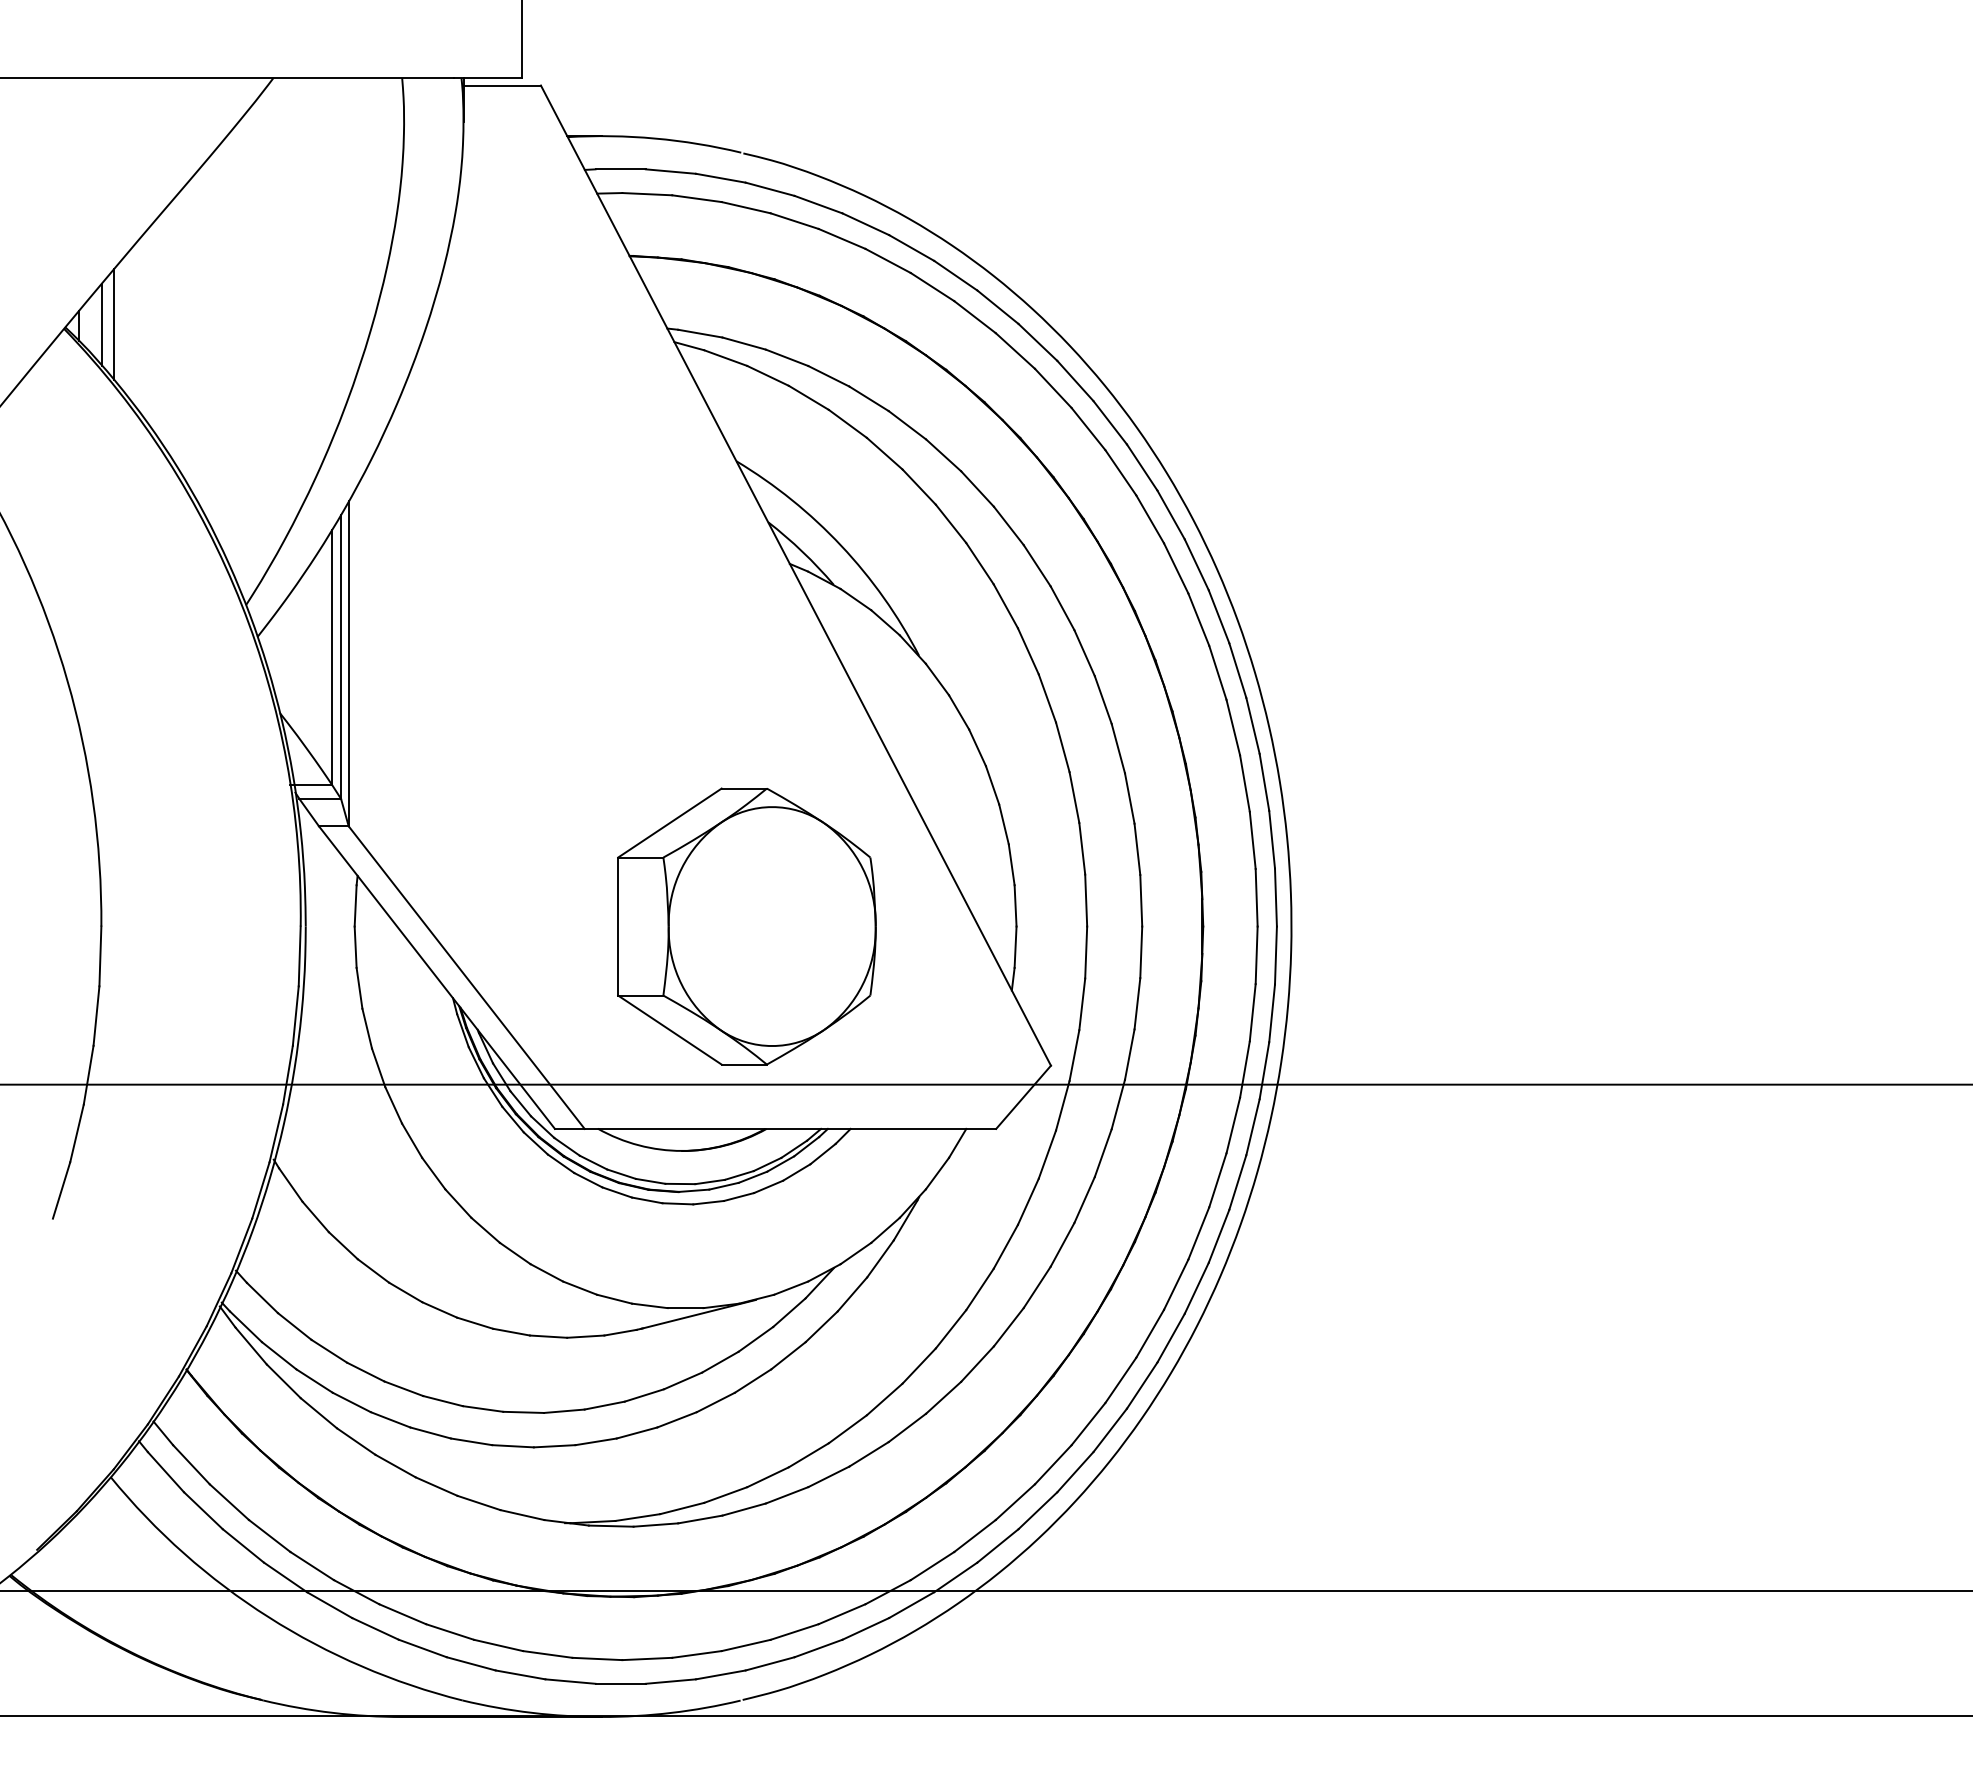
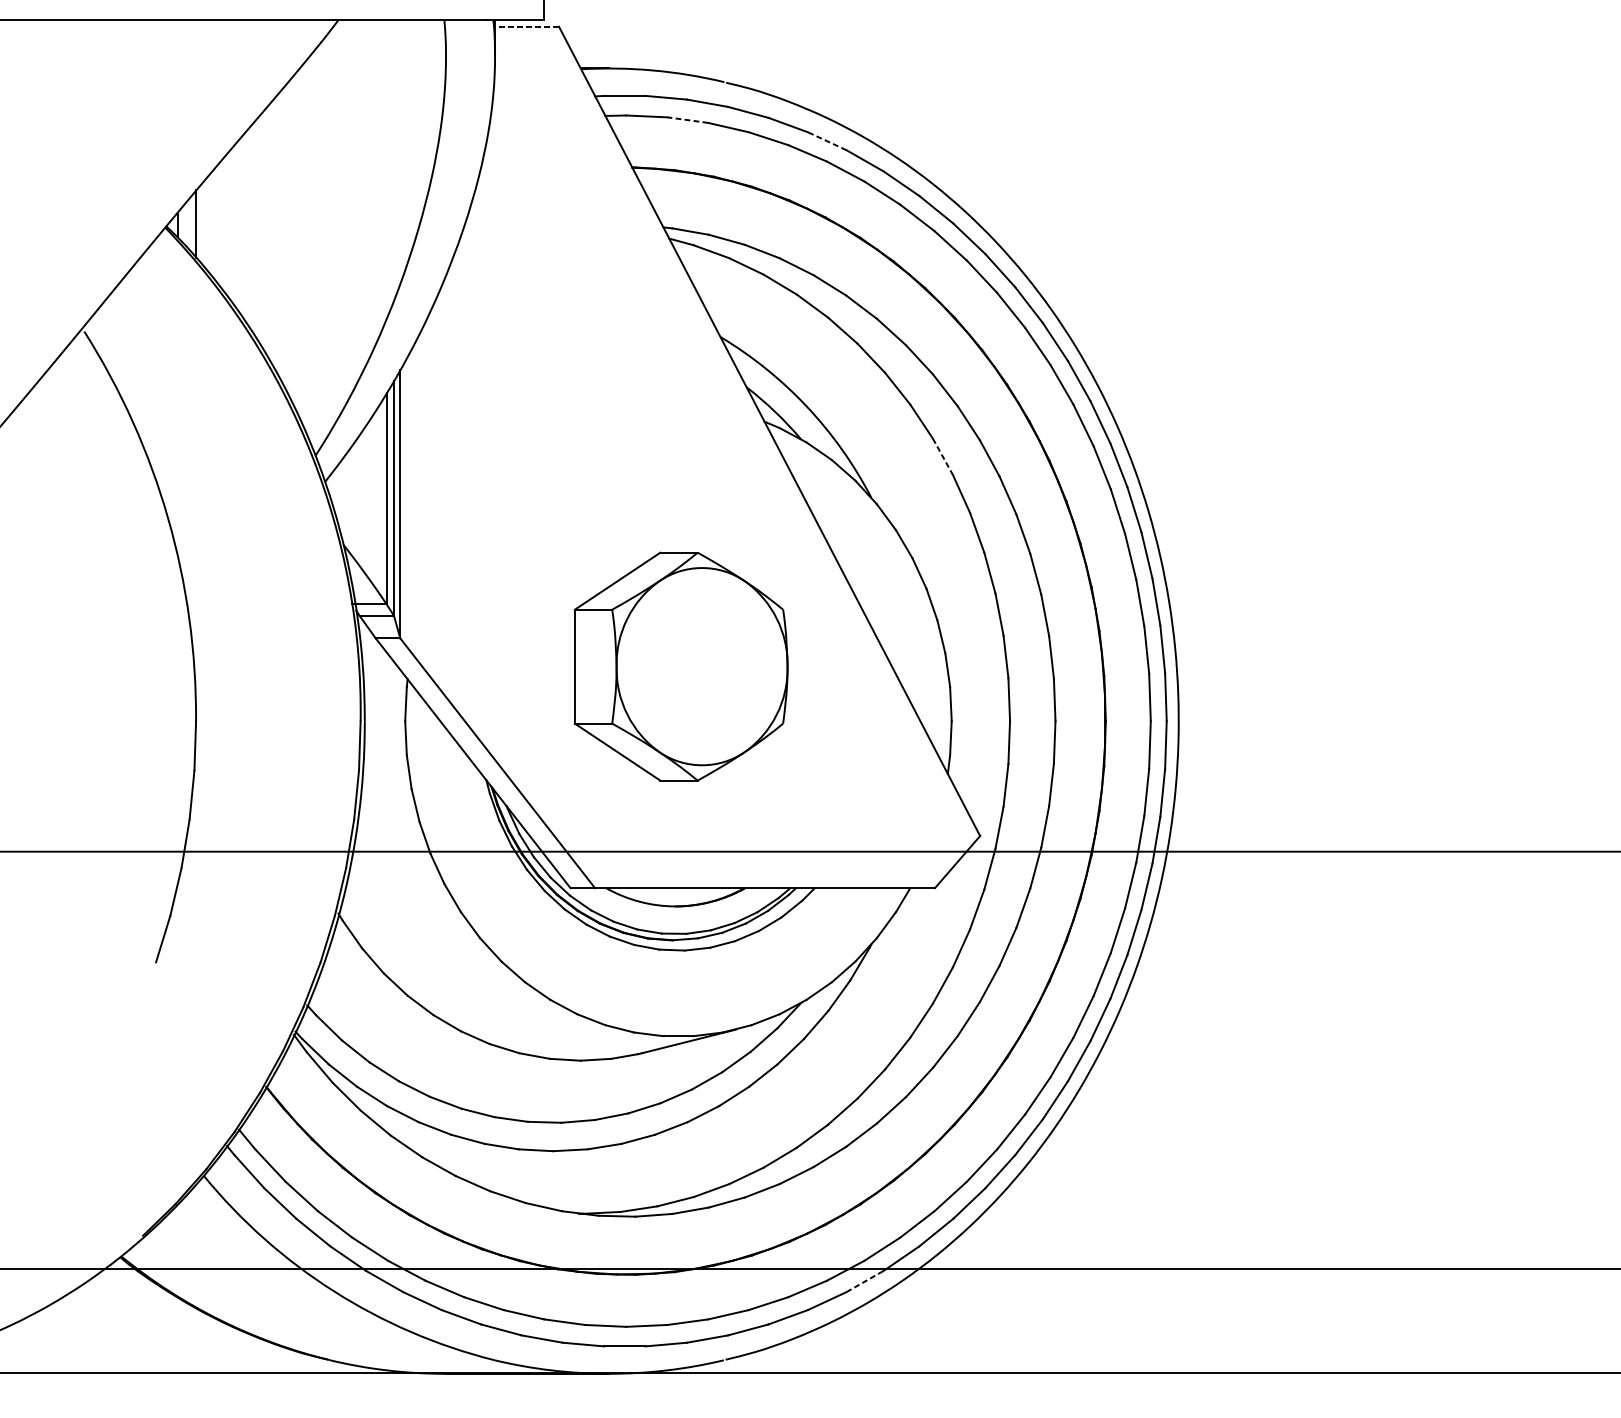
line: (502, 85) -> (527, 26), solid -> dashed
line: (696, 198) -> (687, 119), solid -> dashed
line: (865, 224) -> (827, 141), solid -> dashed
line: (114, 324) -> (206, 224), removed
line: (1006, 606) -> (943, 456), solid -> dashed
part: (746, 926) -> (680, 666), moved
line: (911, 1605) -> (864, 1281), solid -> dashed

